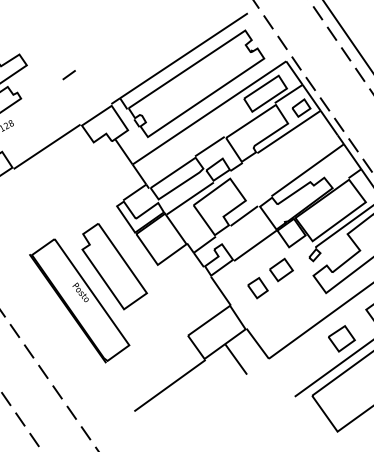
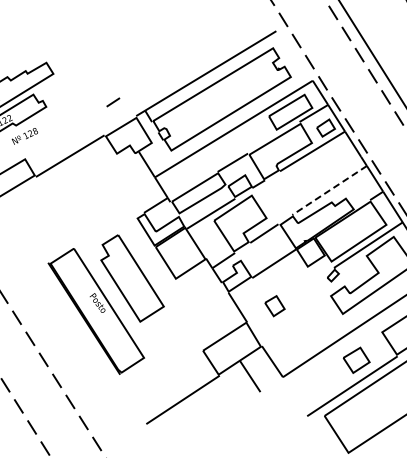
line: (69, 75) -> (113, 102), moved
line: (307, 170) -> (329, 190), solid -> dashed
part: (281, 270) -> (299, 289), removed

